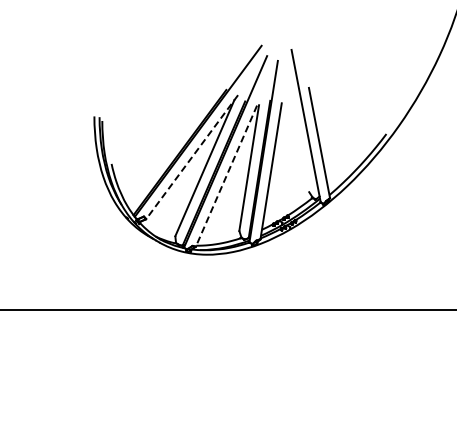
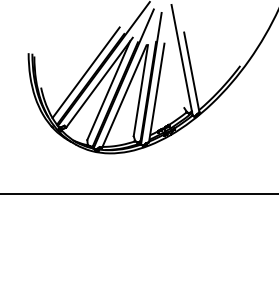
line: (173, 142) -> (85, 72), added
line: (191, 157) -> (99, 82), dashed -> solid
line: (226, 176) -> (124, 96), dashed -> solid

